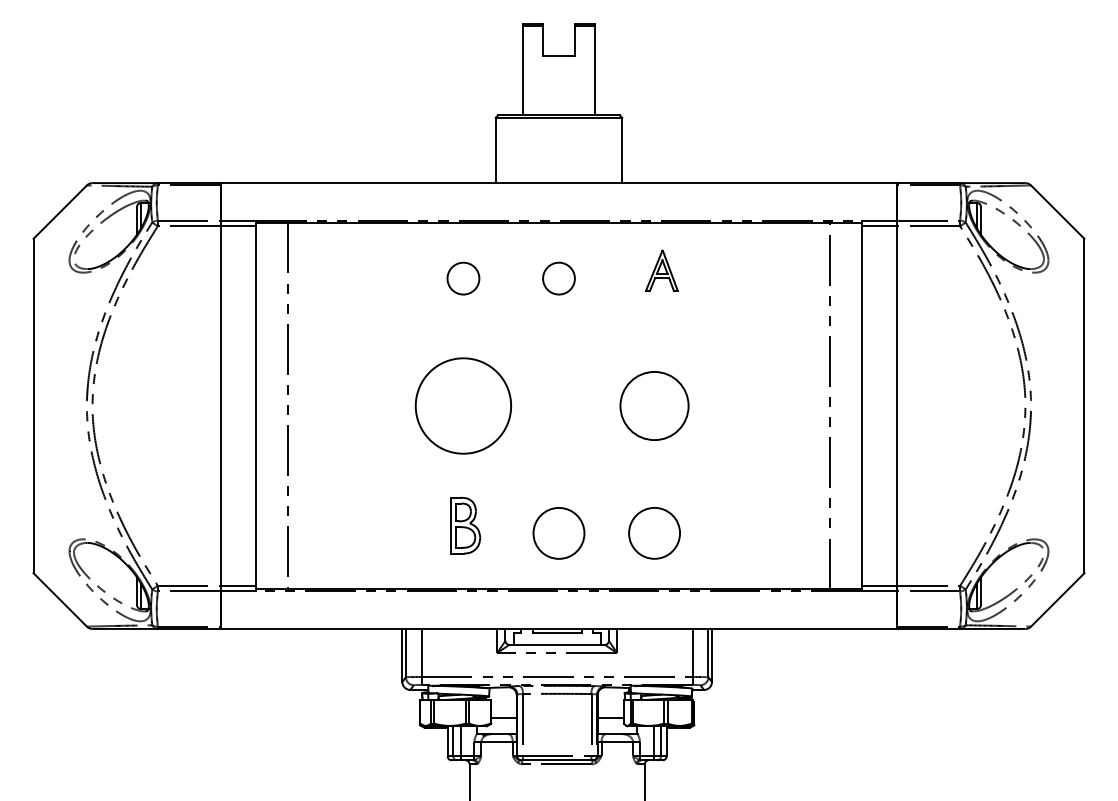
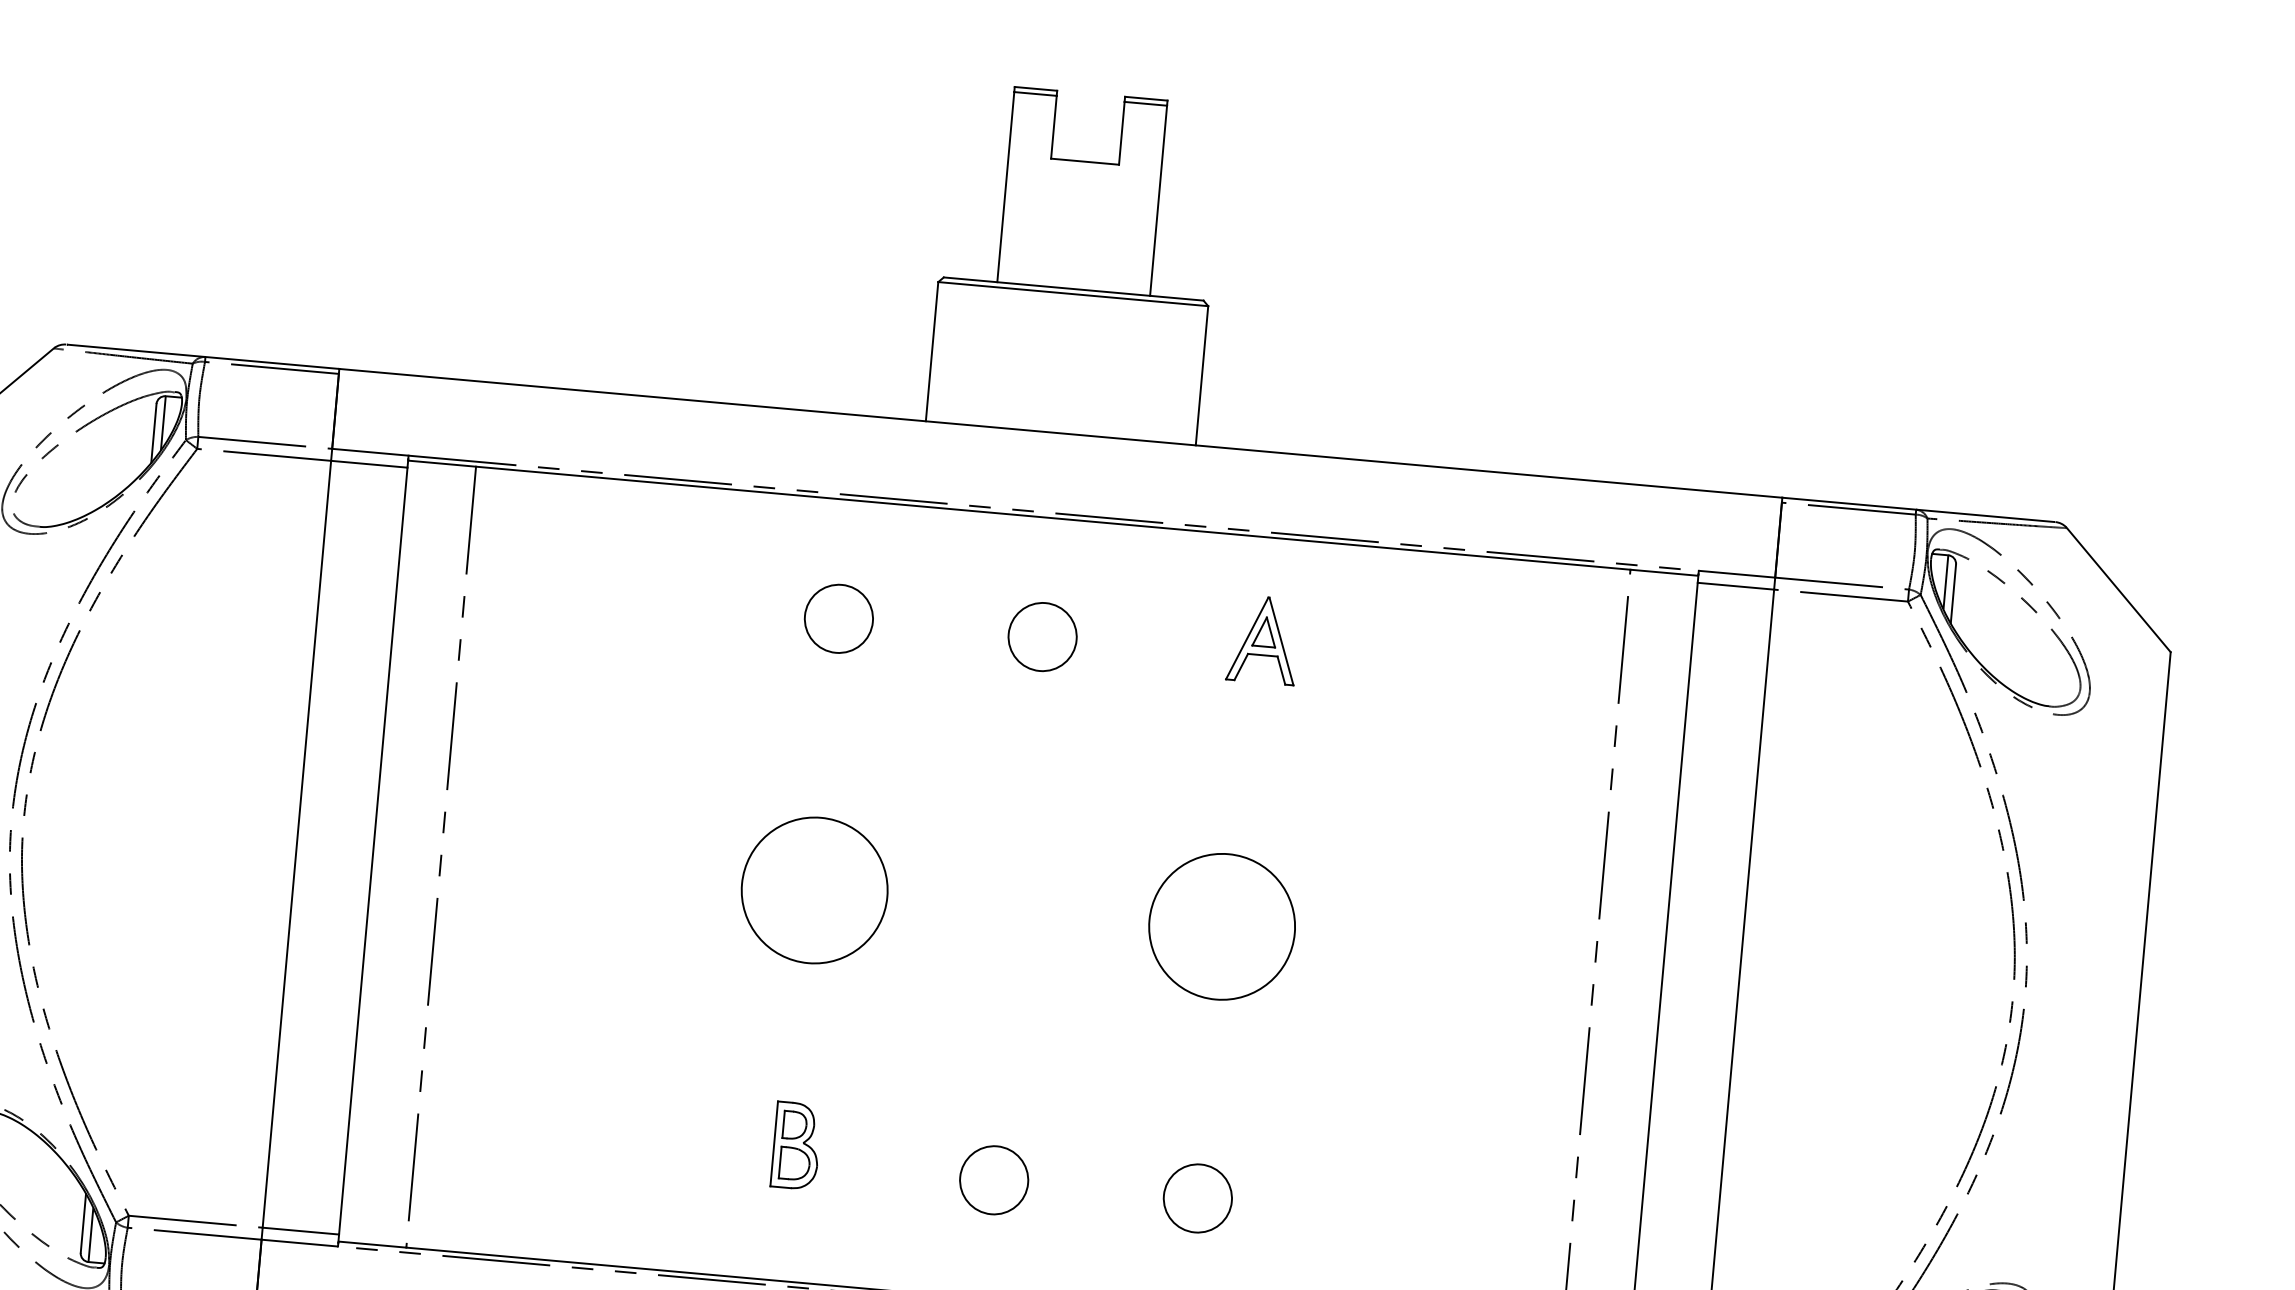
circle: (463, 405) -> (814, 889), size x0.71
part: (465, 525) -> (796, 1145), size x0.71
circle: (558, 533) -> (993, 1180), size x0.62
circle: (654, 533) -> (1197, 1198), size x0.62

